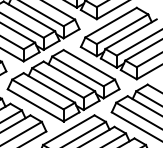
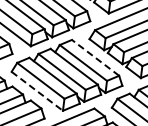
line: (89, 64) -> (95, 57), solid -> dashed
line: (36, 105) -> (38, 91), solid -> dashed

